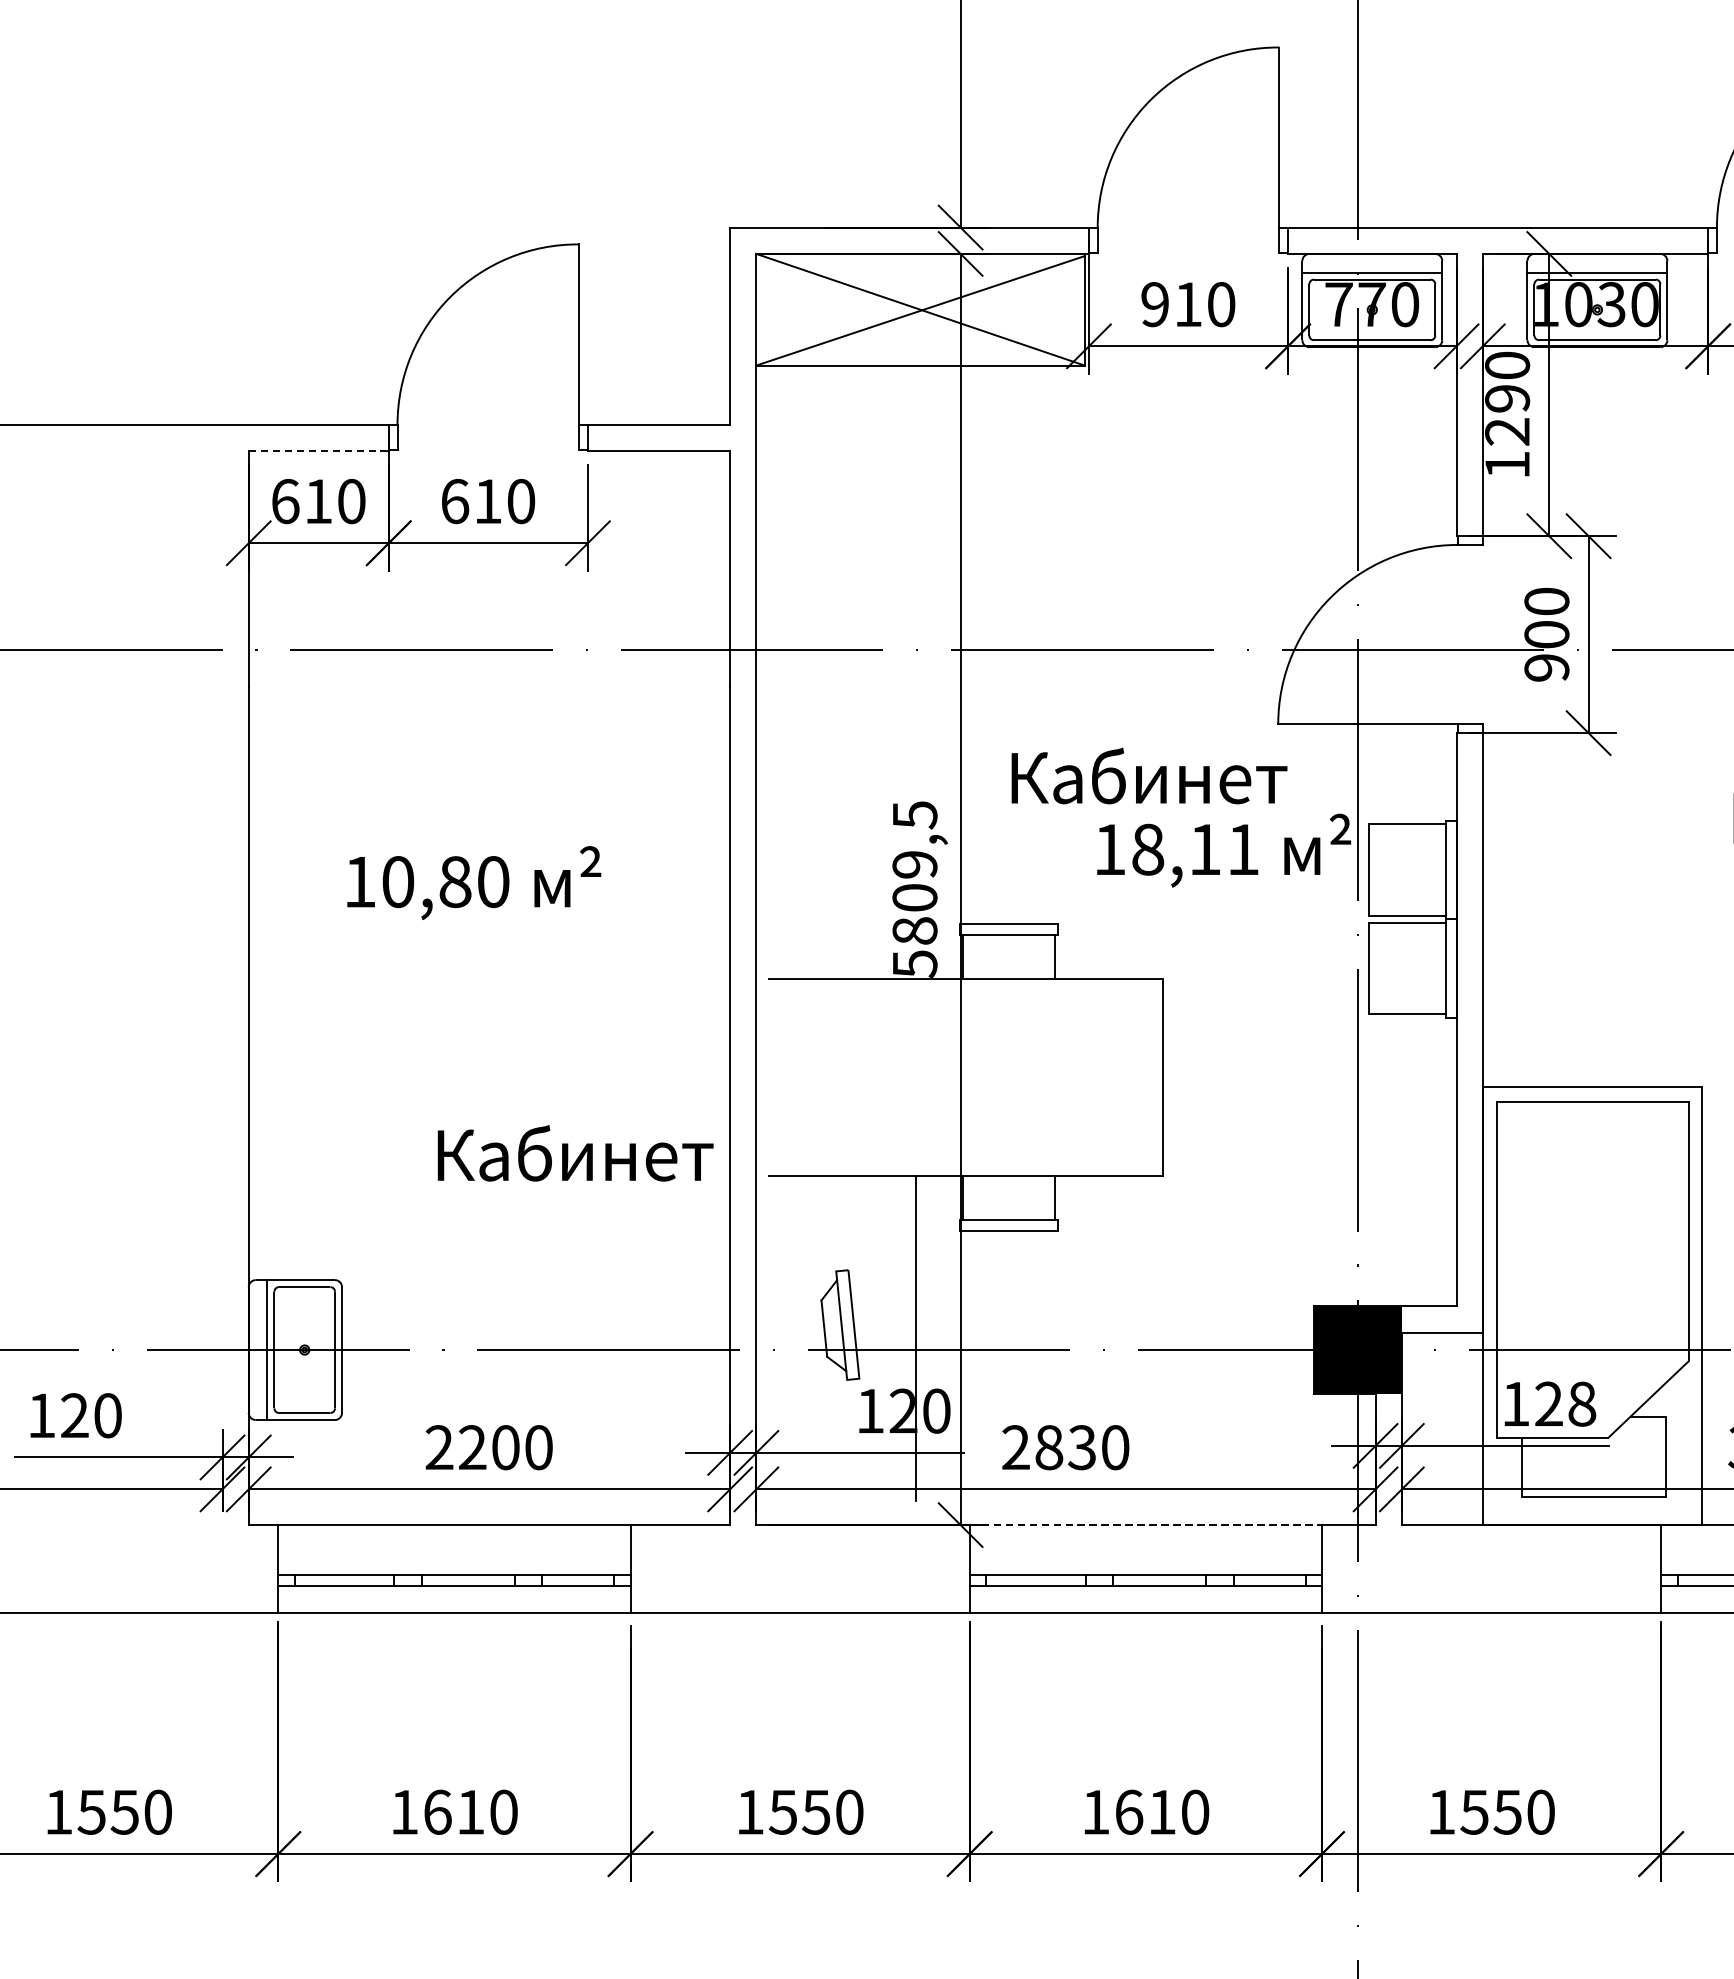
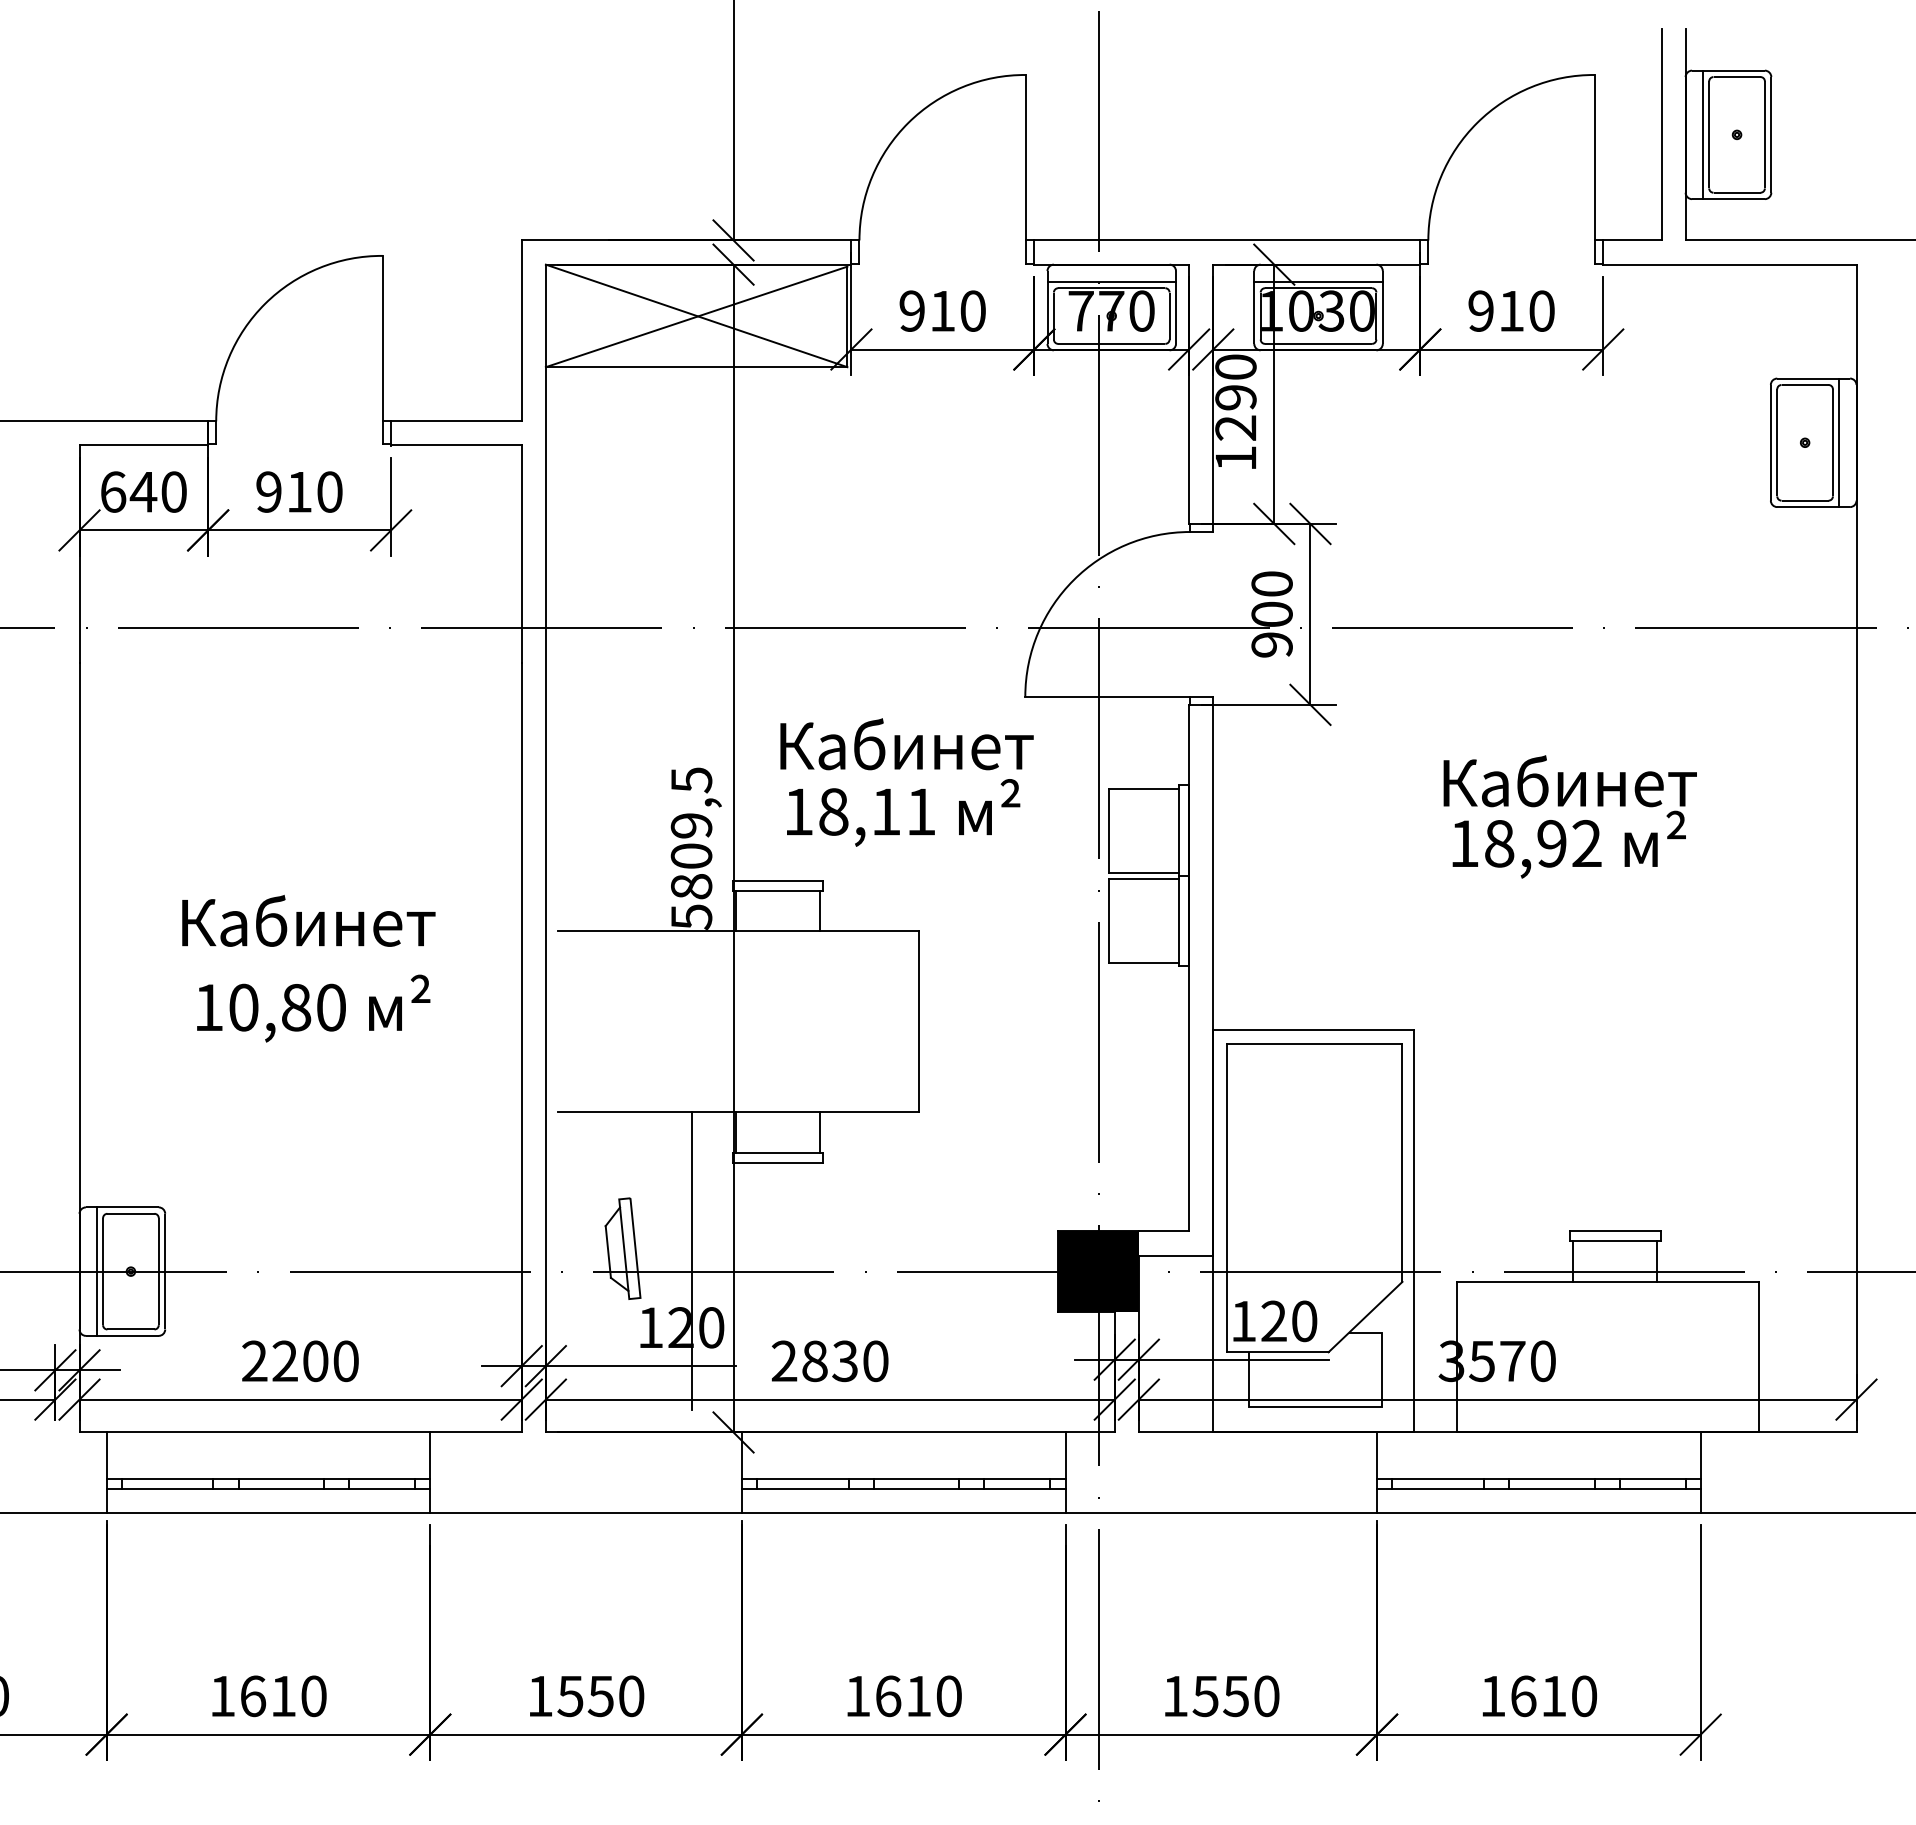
line: (319, 450) -> (144, 445), dashed -> solid
text: (454, 500) -> (268, 491), 610 -> 910
text: (318, 501) -> (143, 492), 610 -> 640
text: (1224, 850) -> (903, 812), moved
text: (474, 882) -> (313, 1008), moved
text: (575, 1152) -> (308, 920), moved
text: (1582, 1403) -> (1304, 1320), 128 -> 120
line: (1145, 1525) -> (903, 1432), dashed -> solid

